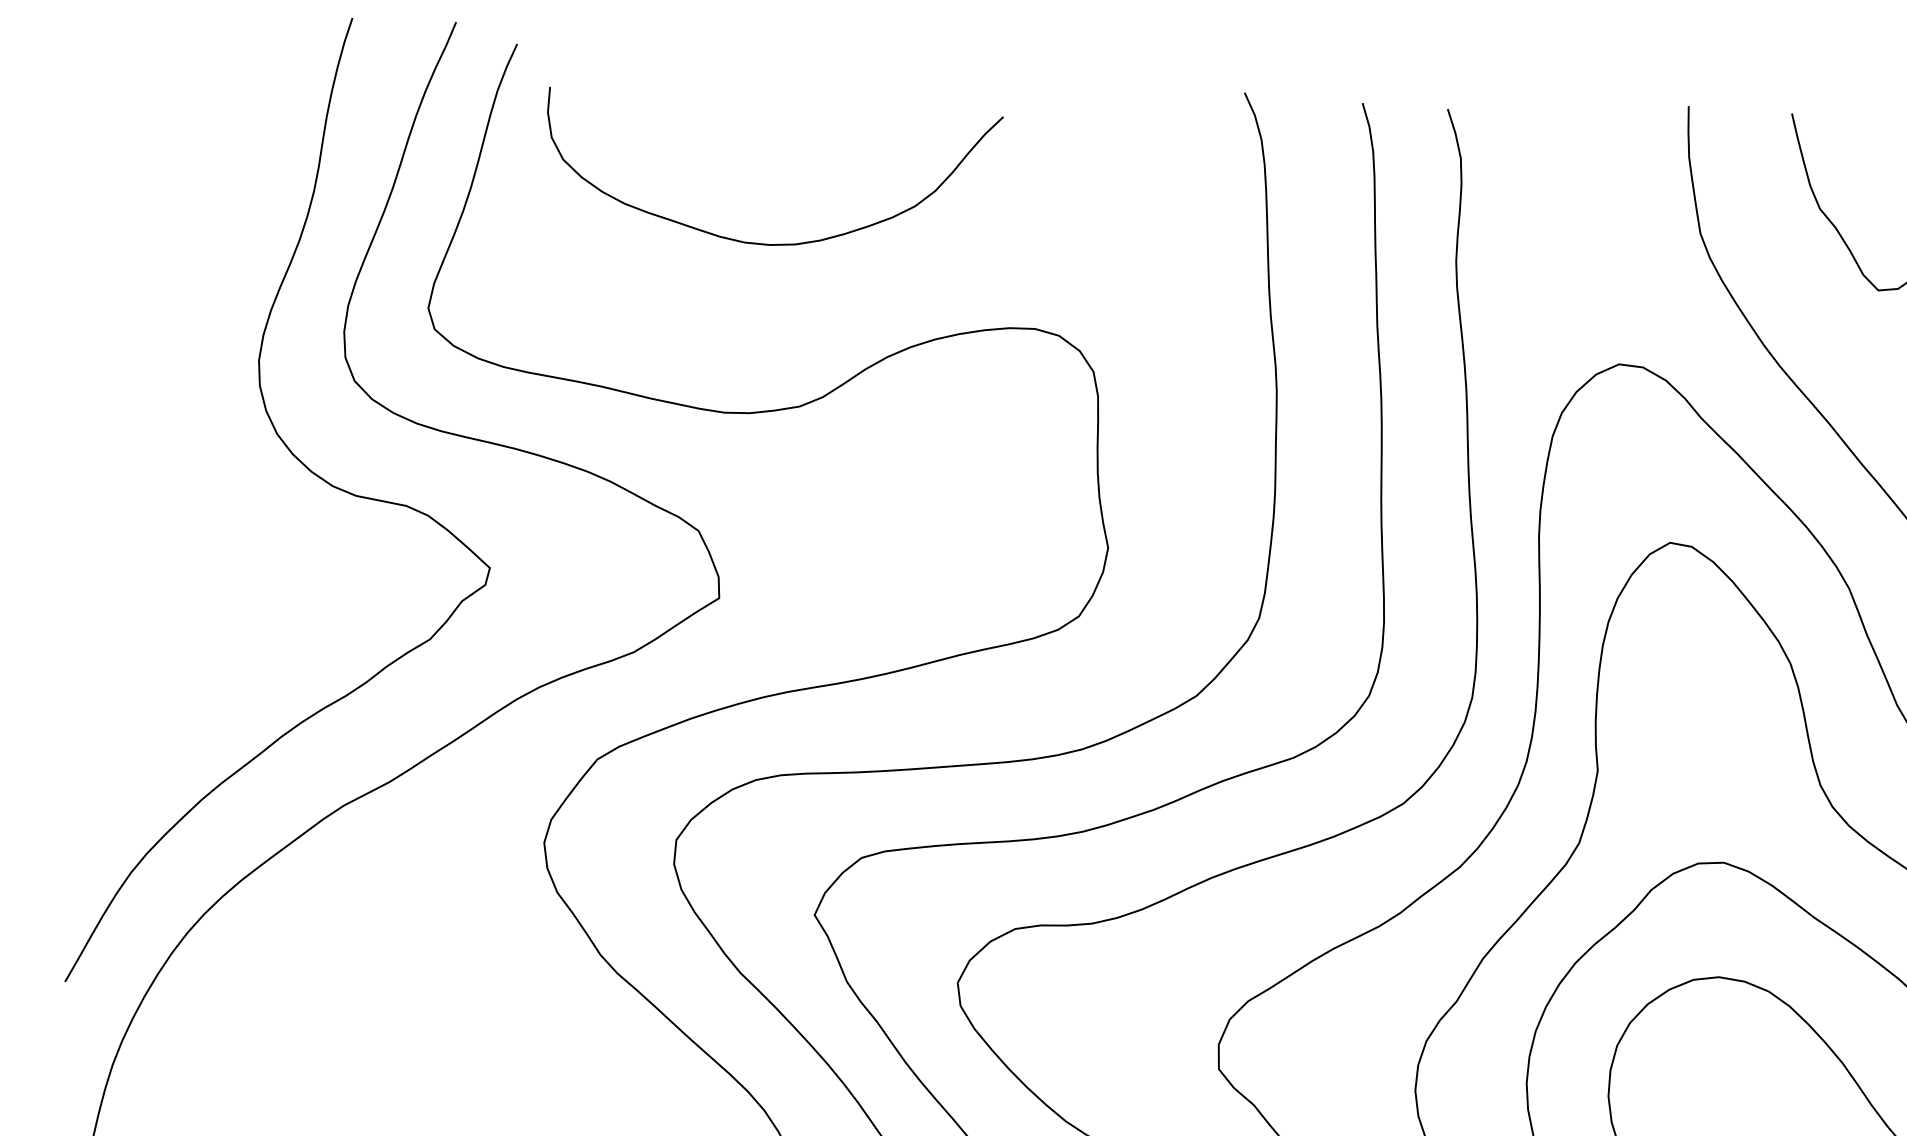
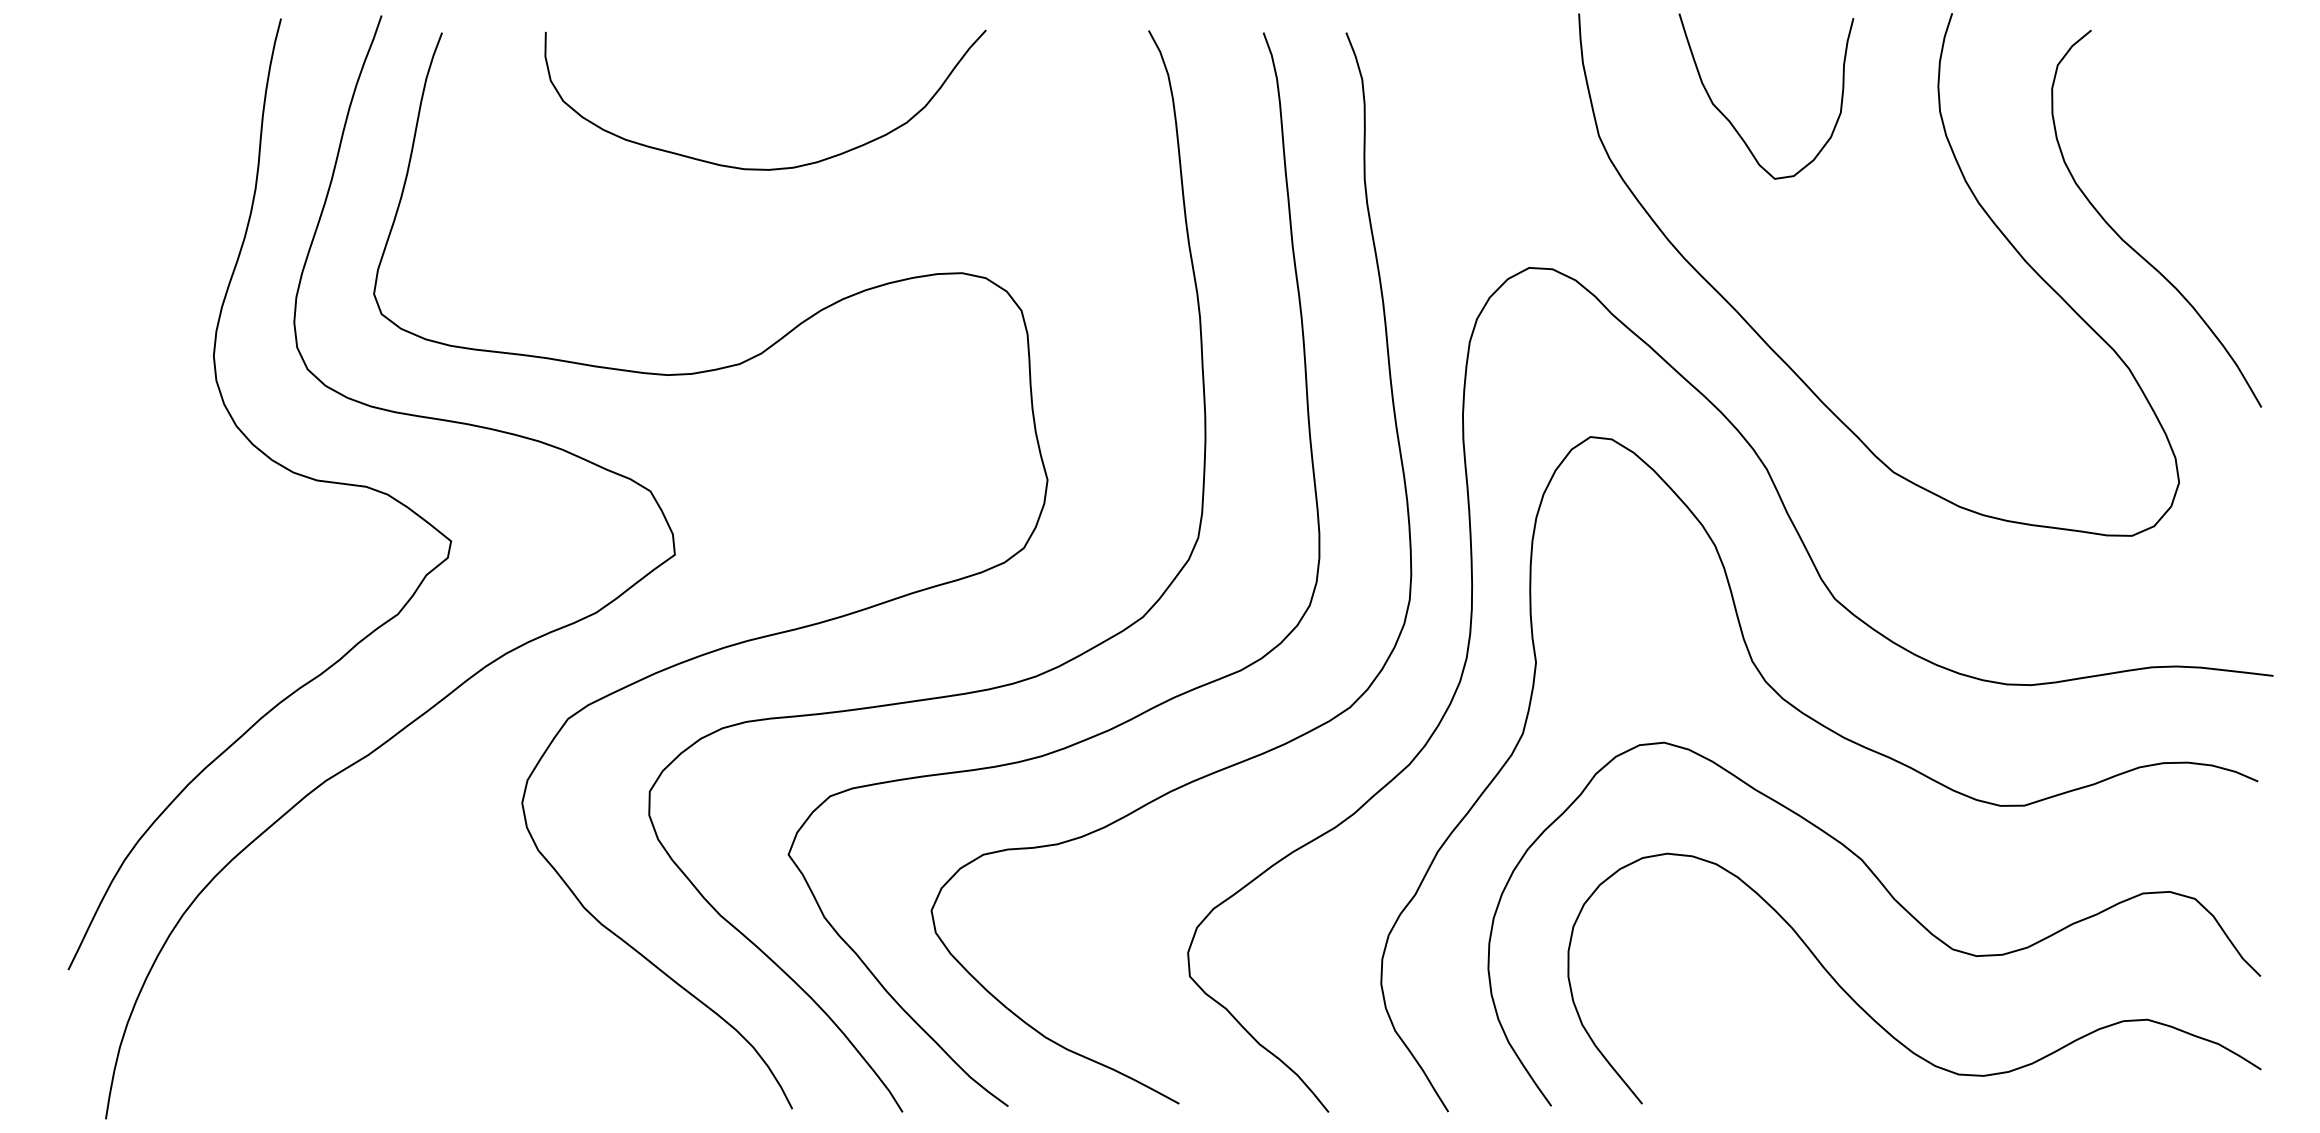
curve: (766, 243) -> (765, 168), moved

